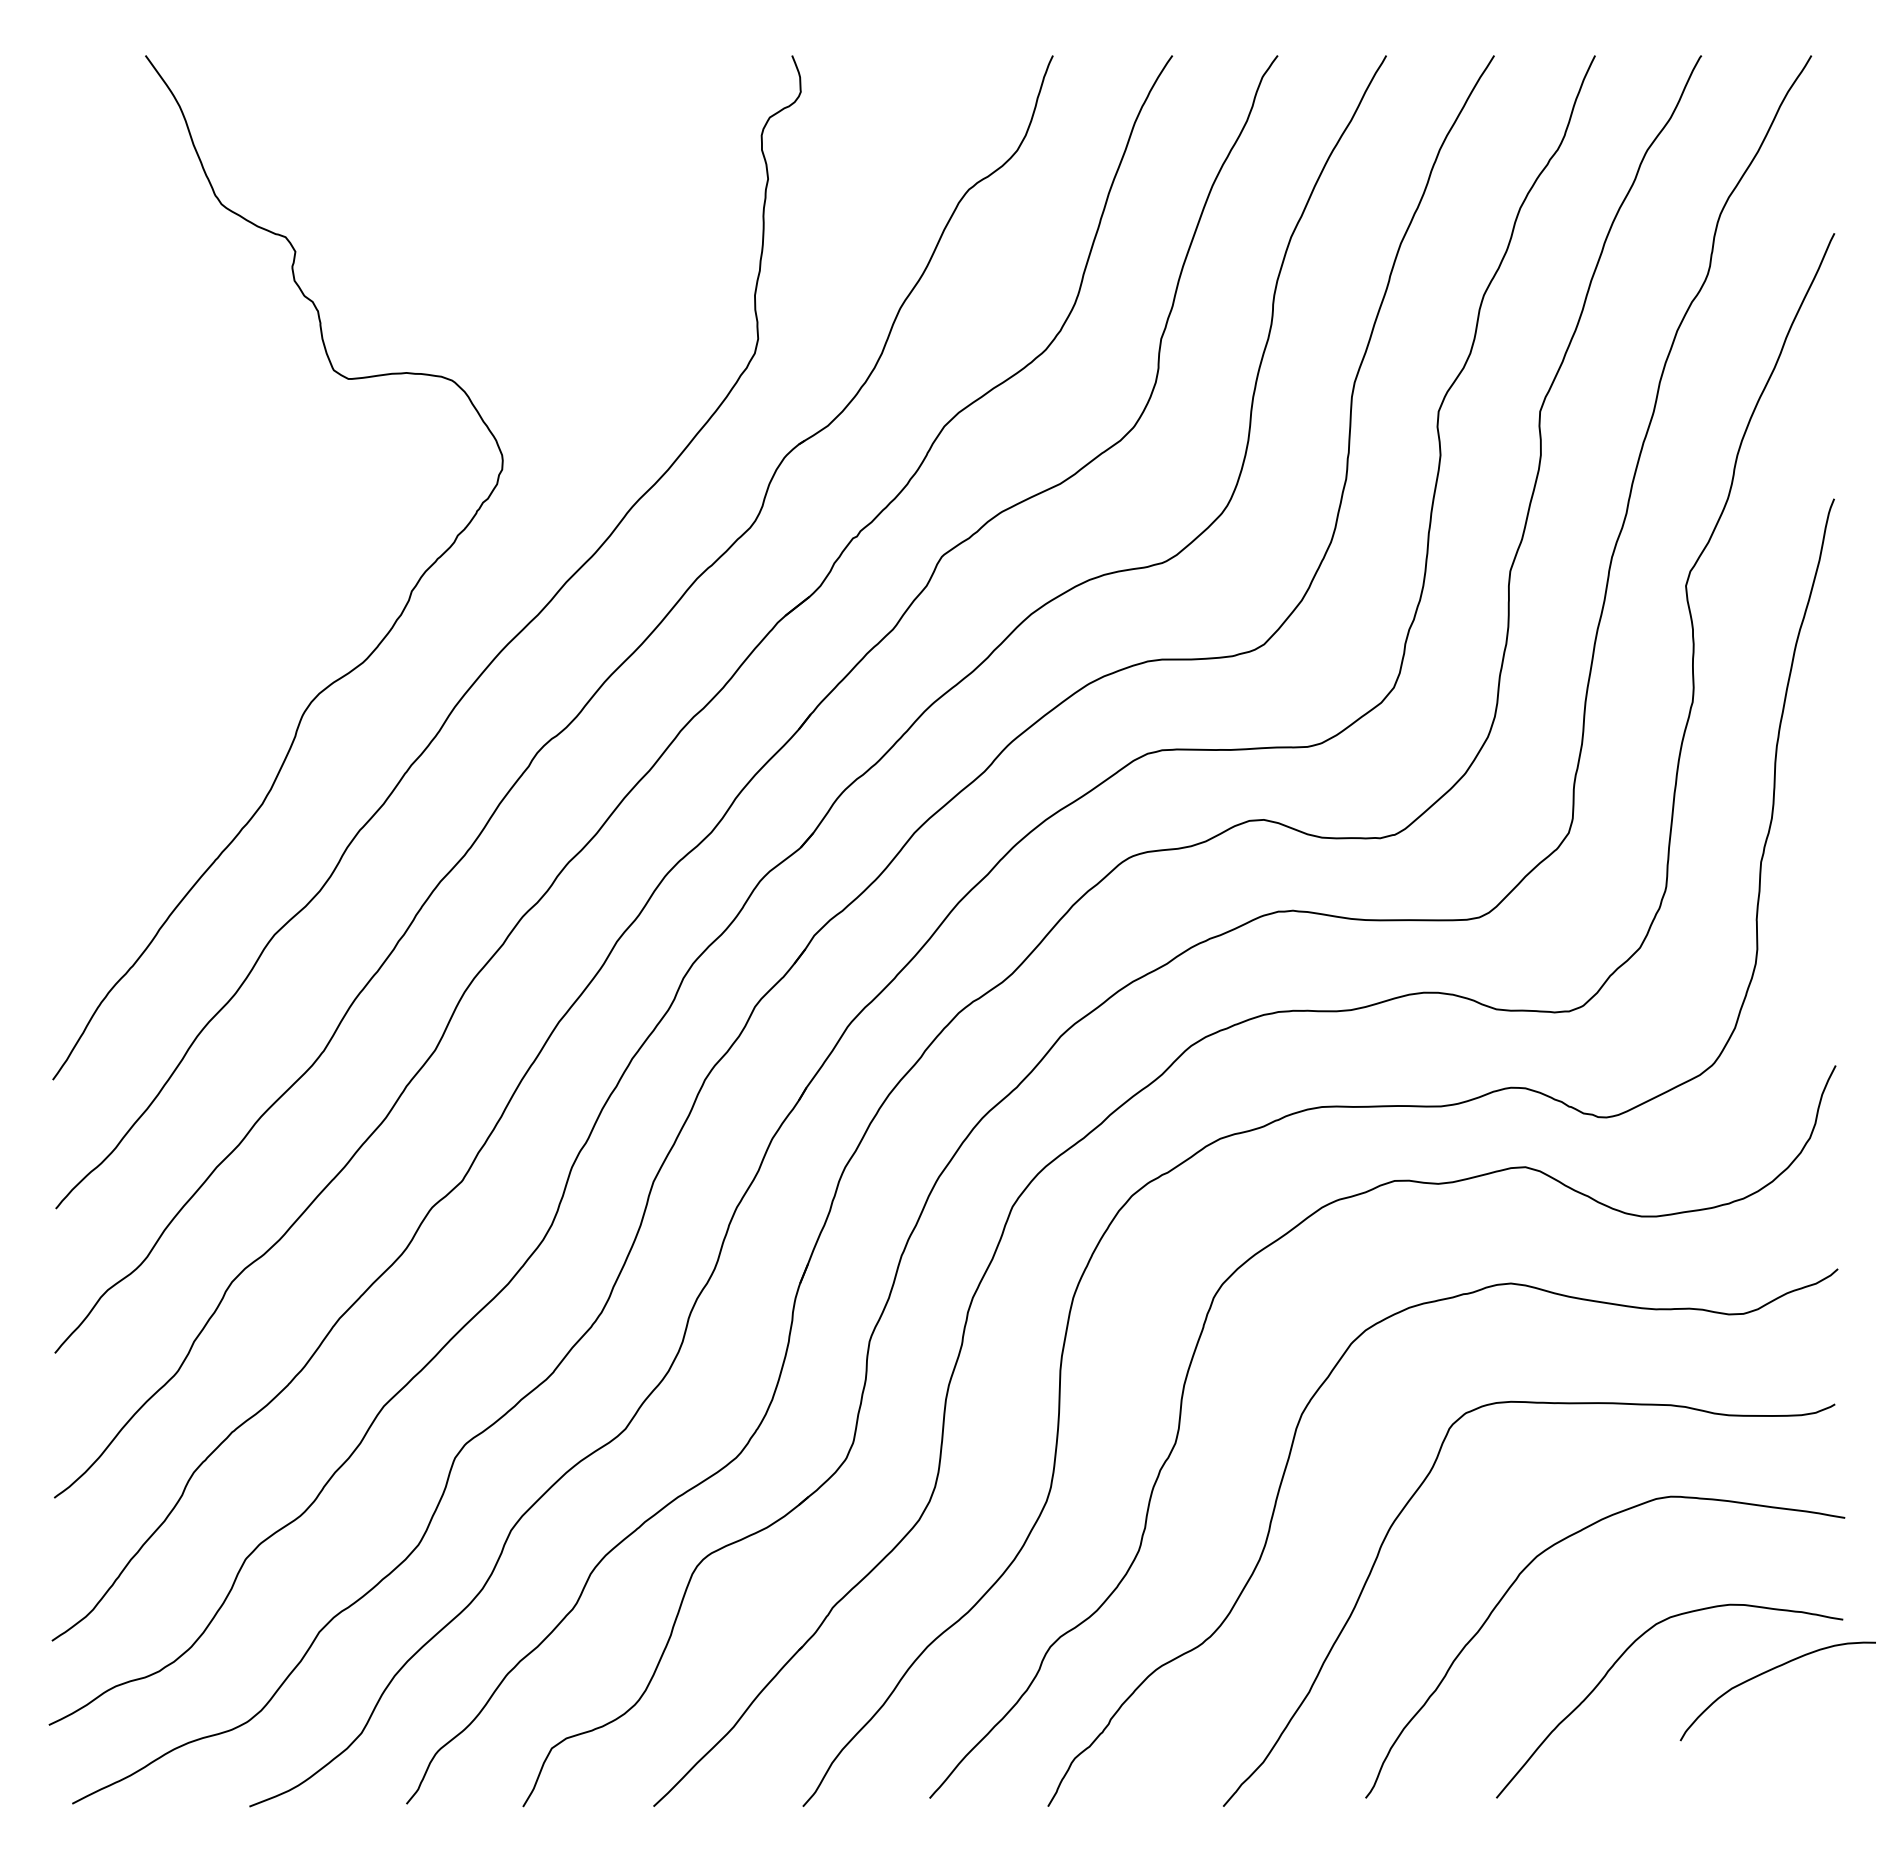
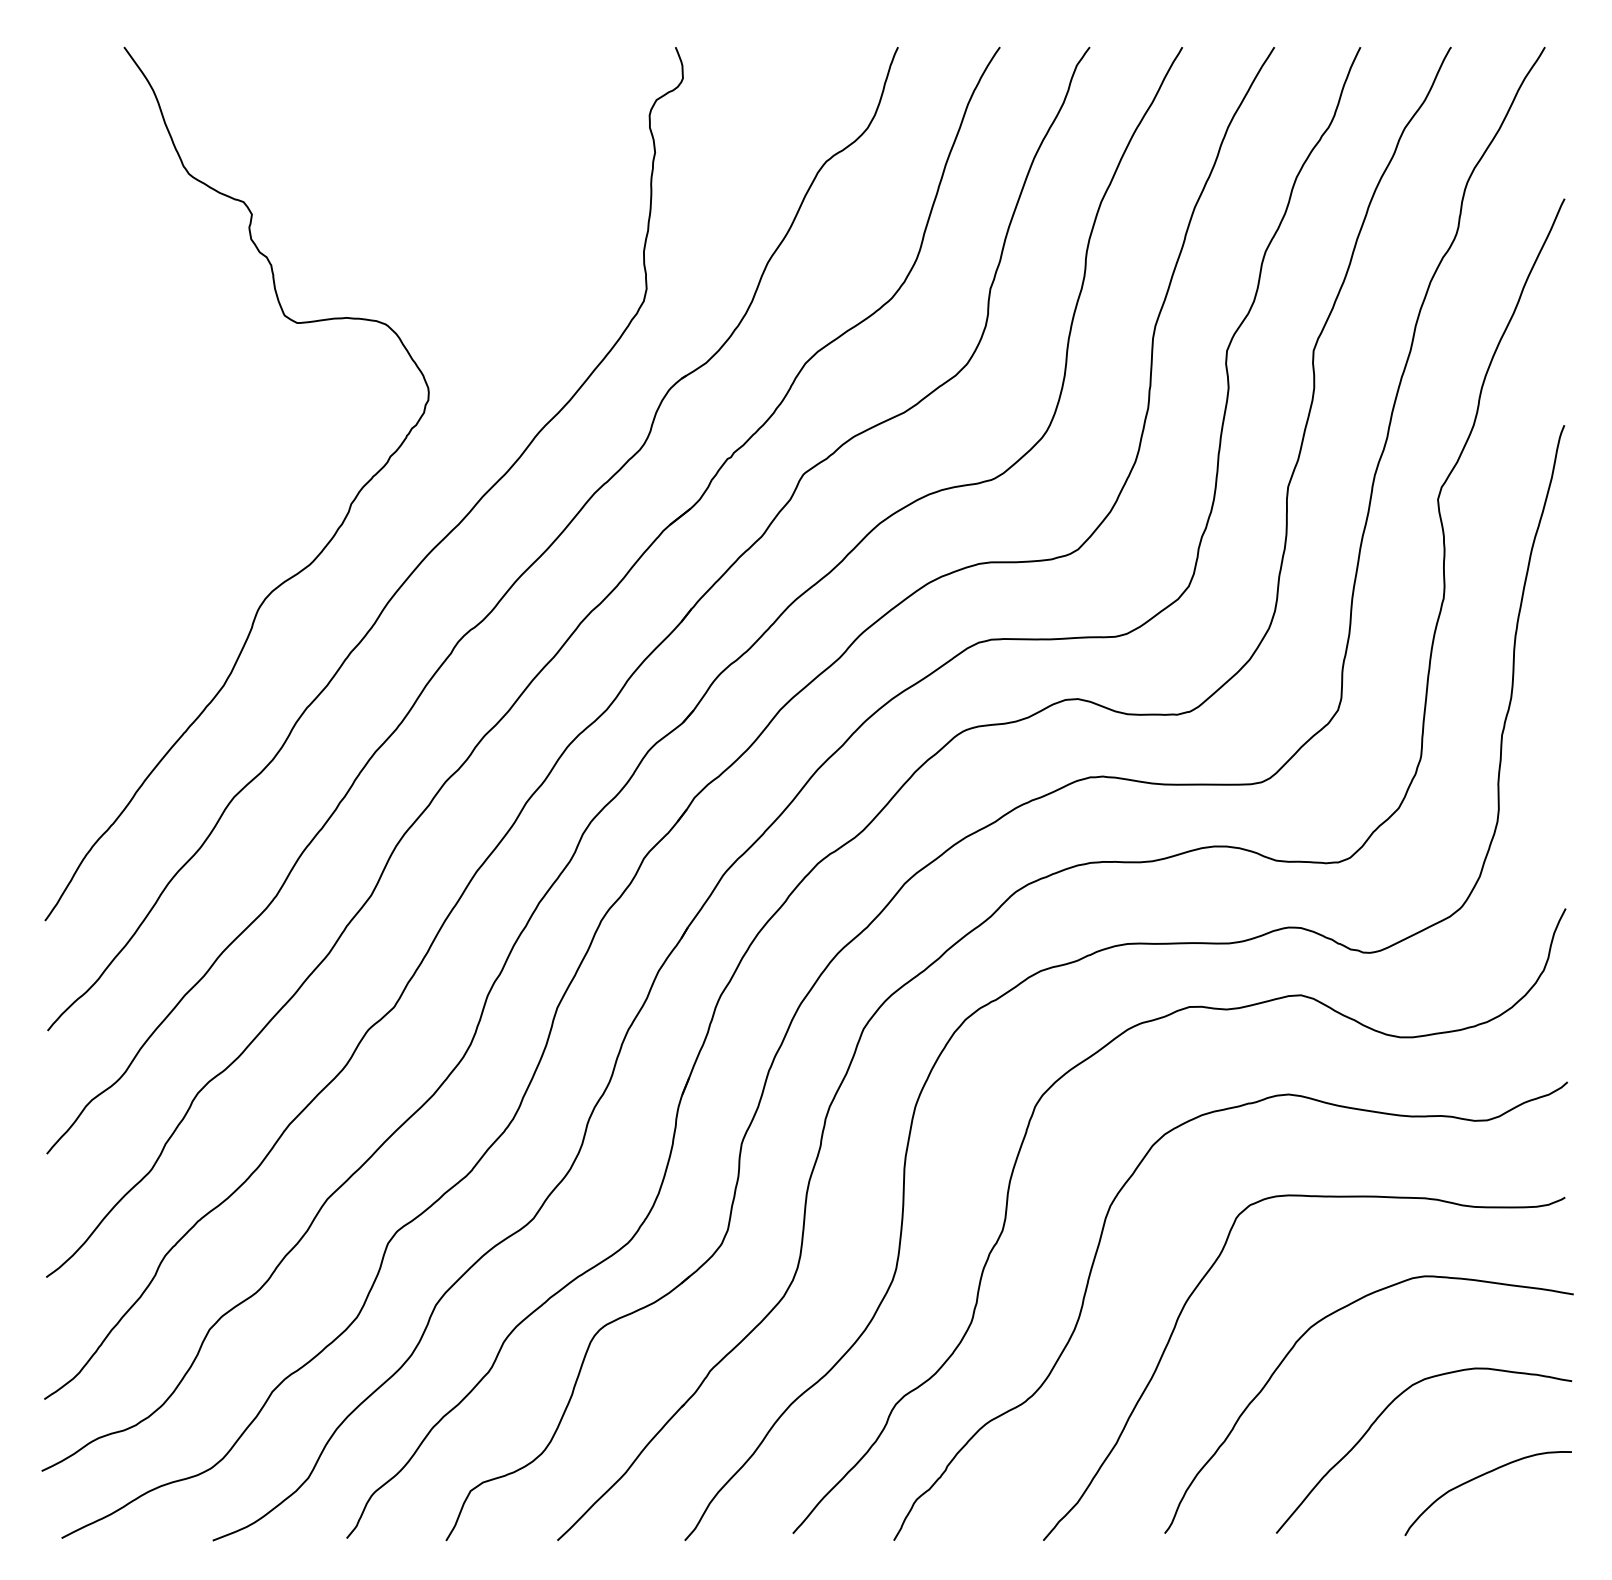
curve: (1767, 1672) -> (1479, 1477), moved

